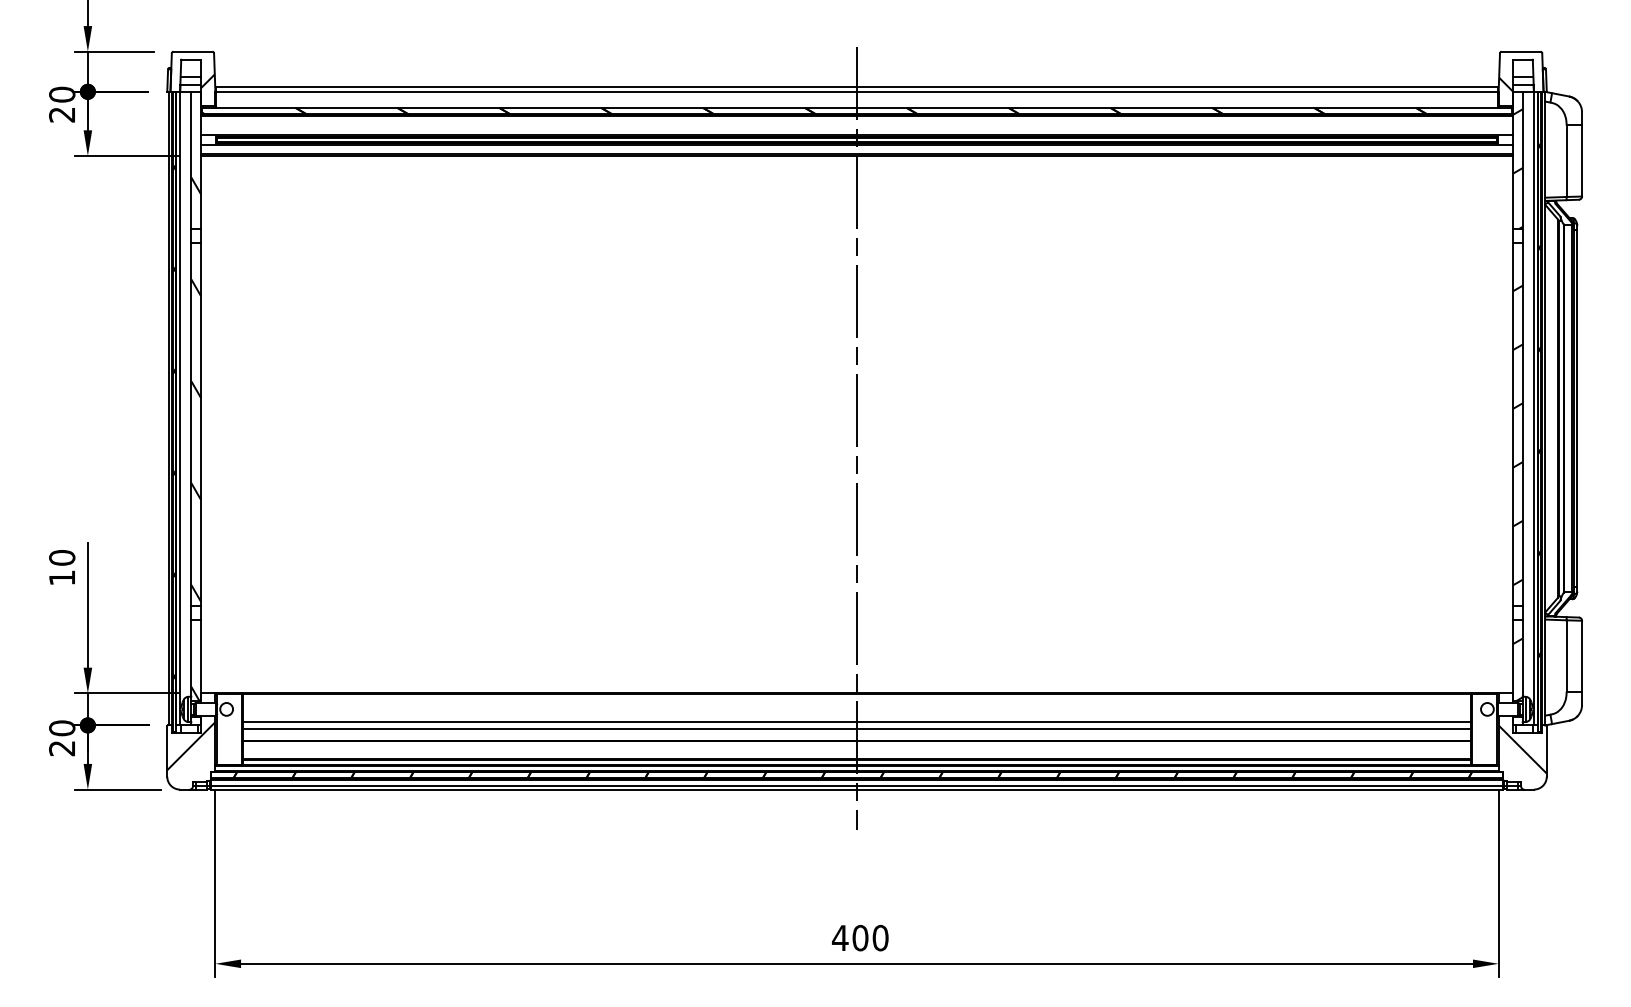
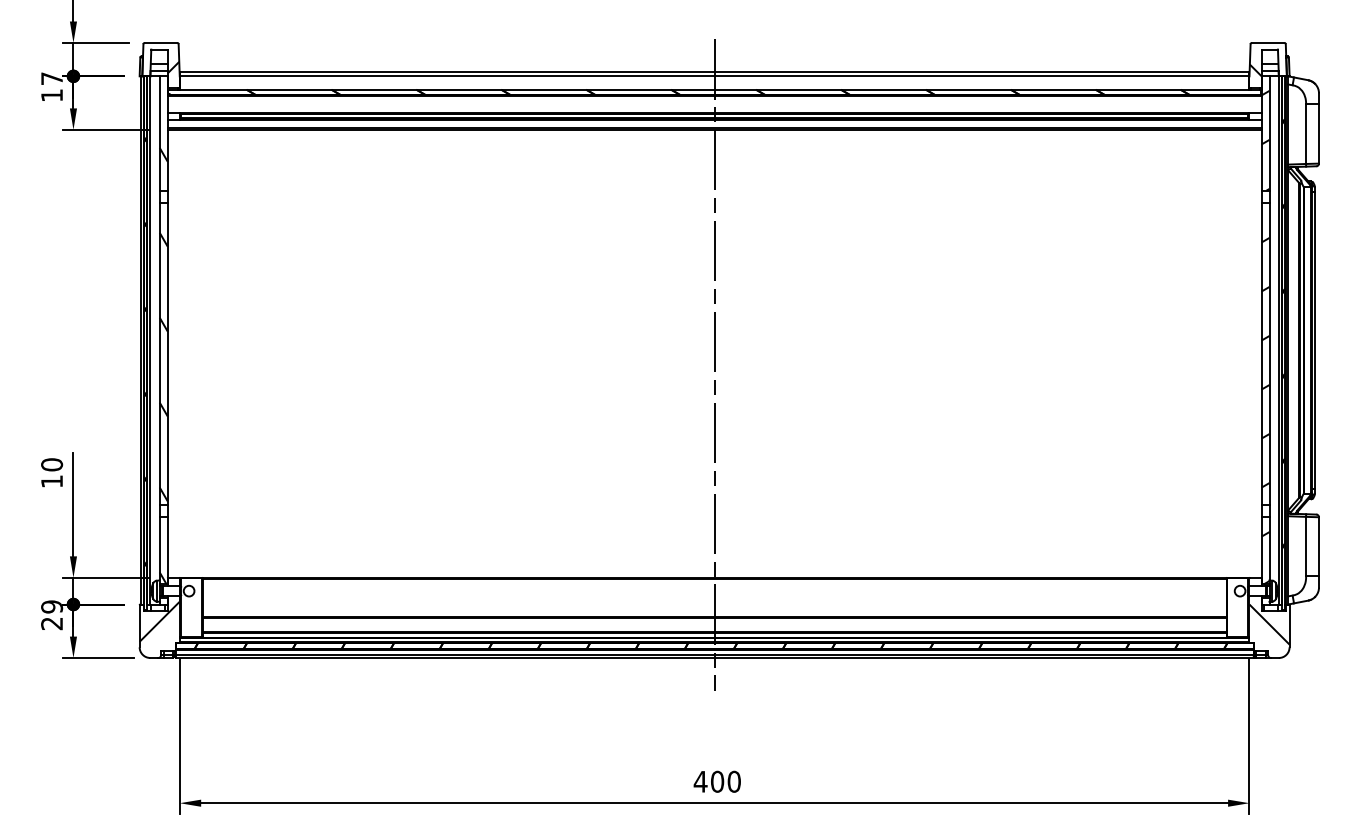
text: (62, 104) -> (52, 86), 20 -> 17
line: (856, 722) -> (714, 602), removed
text: (62, 728) -> (52, 607), 20 -> 29
line: (856, 728) -> (714, 607), removed

